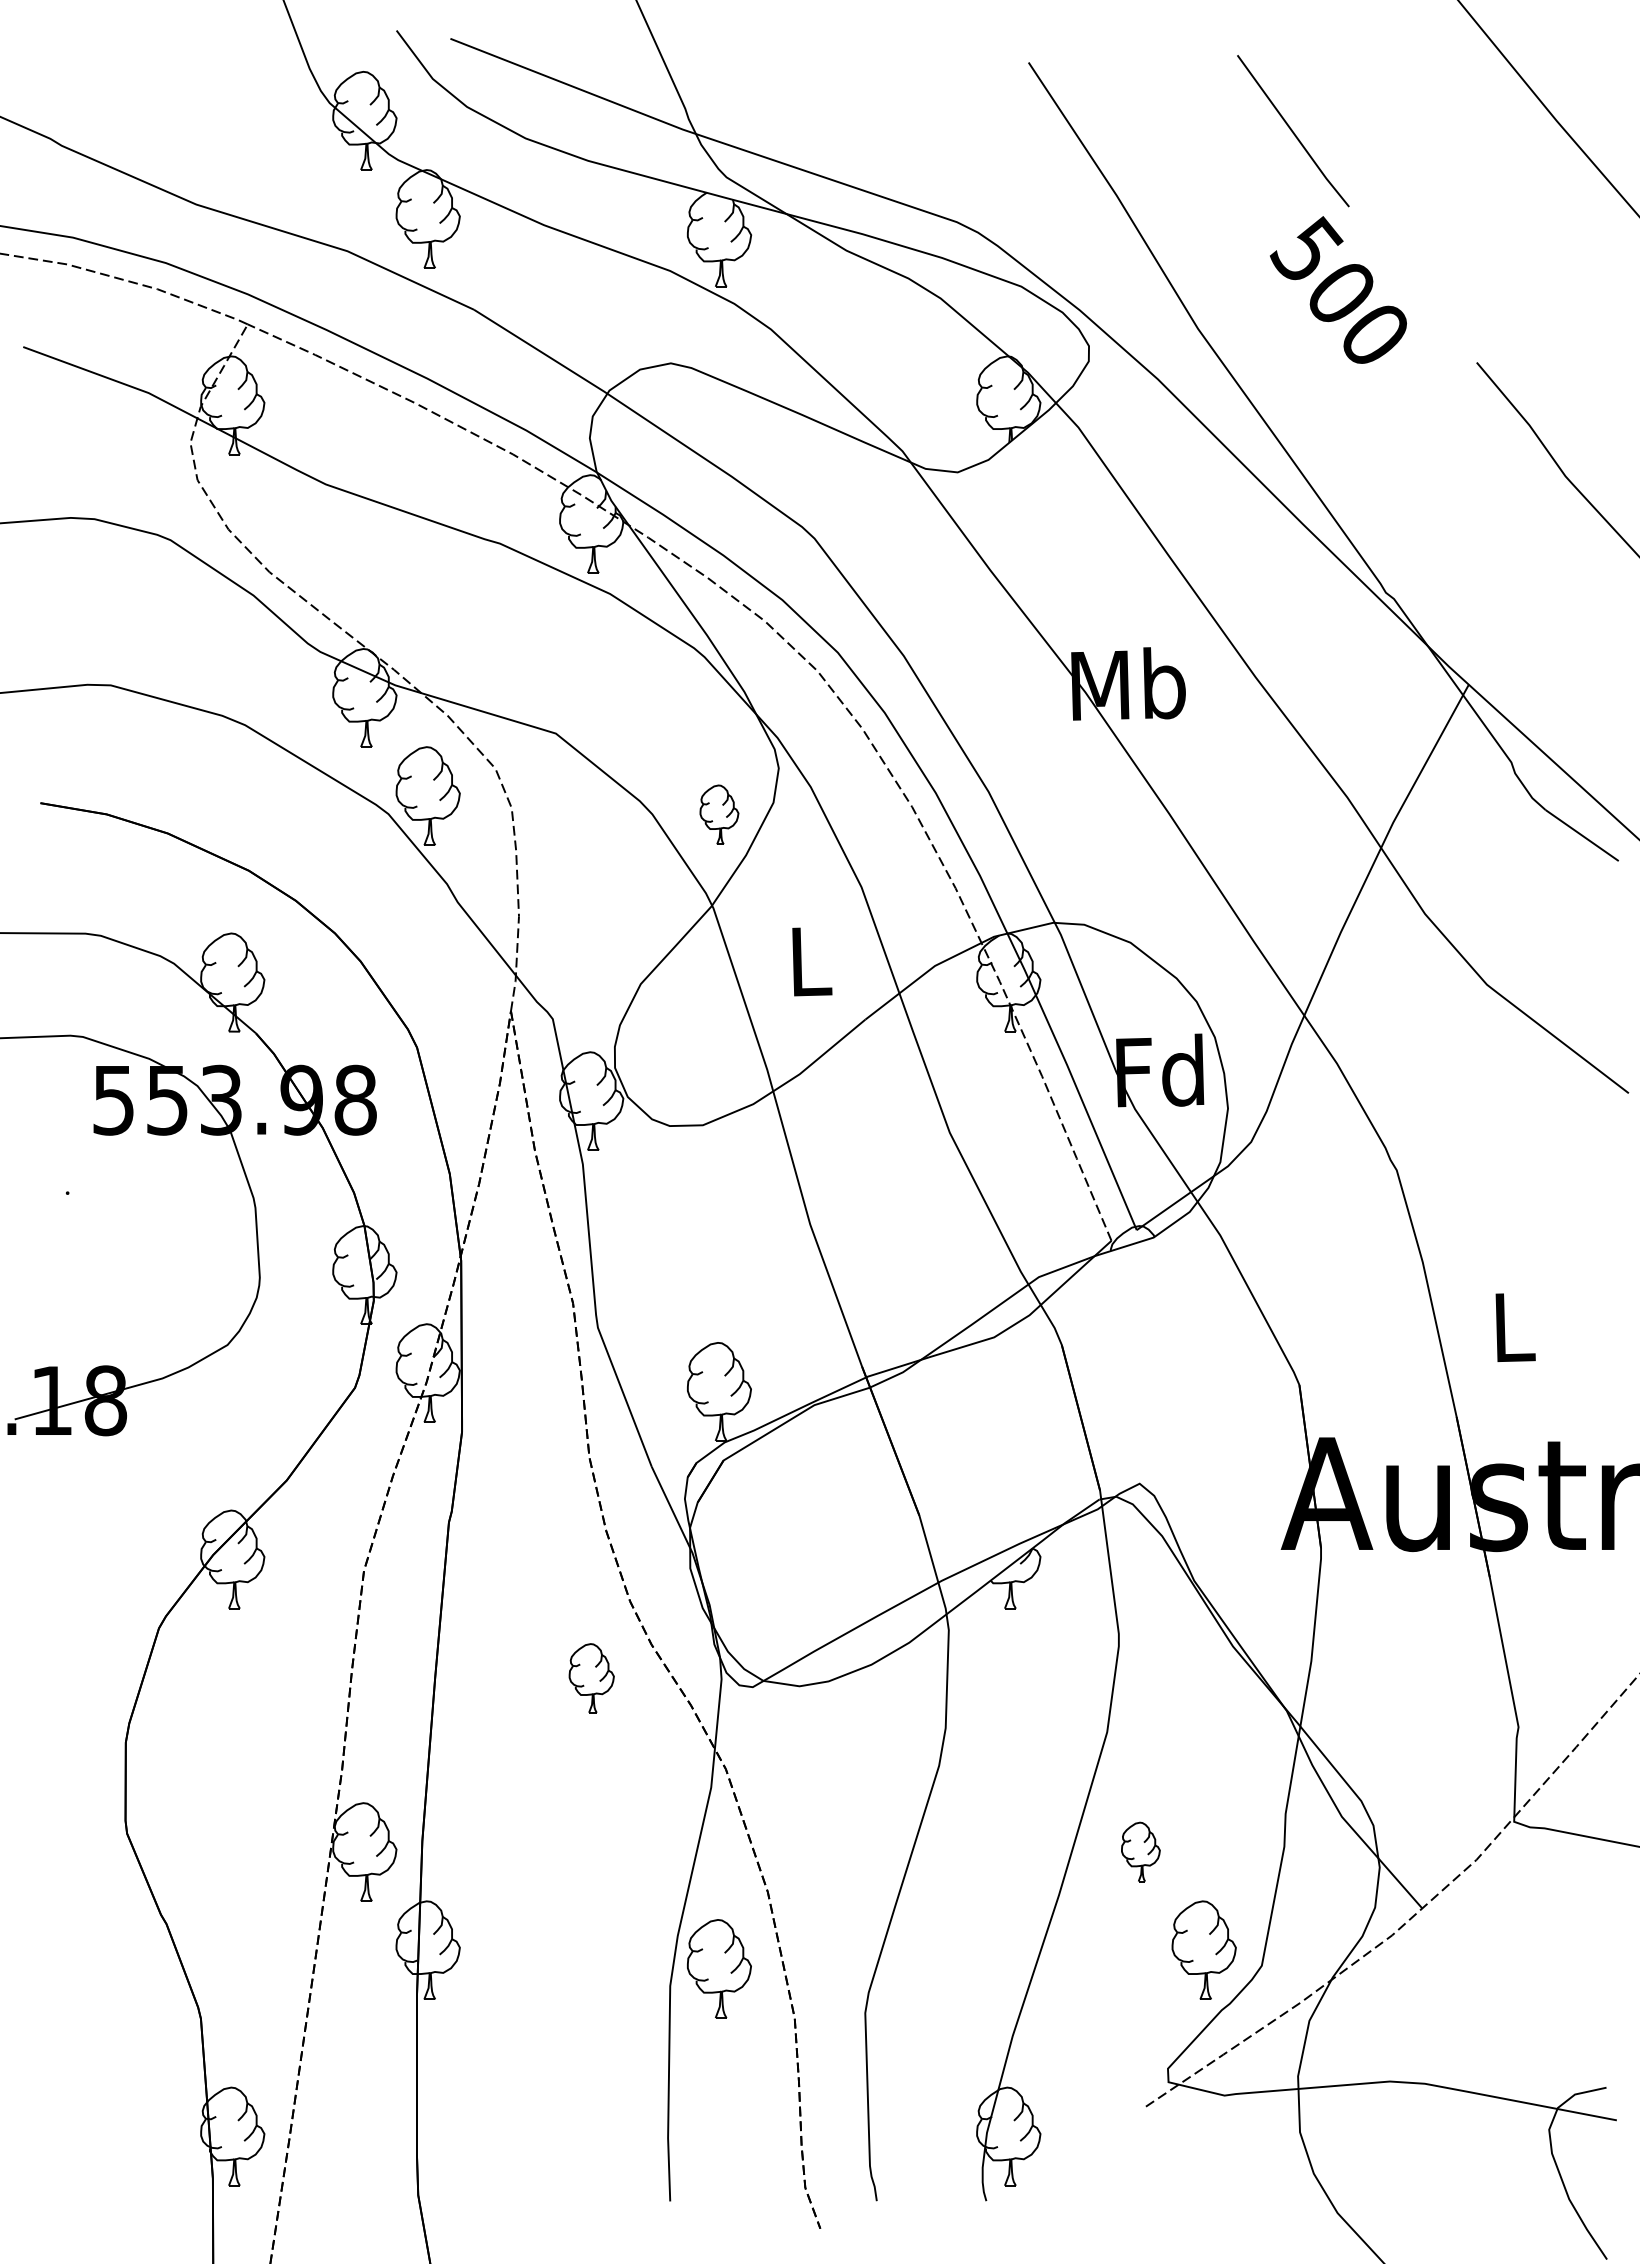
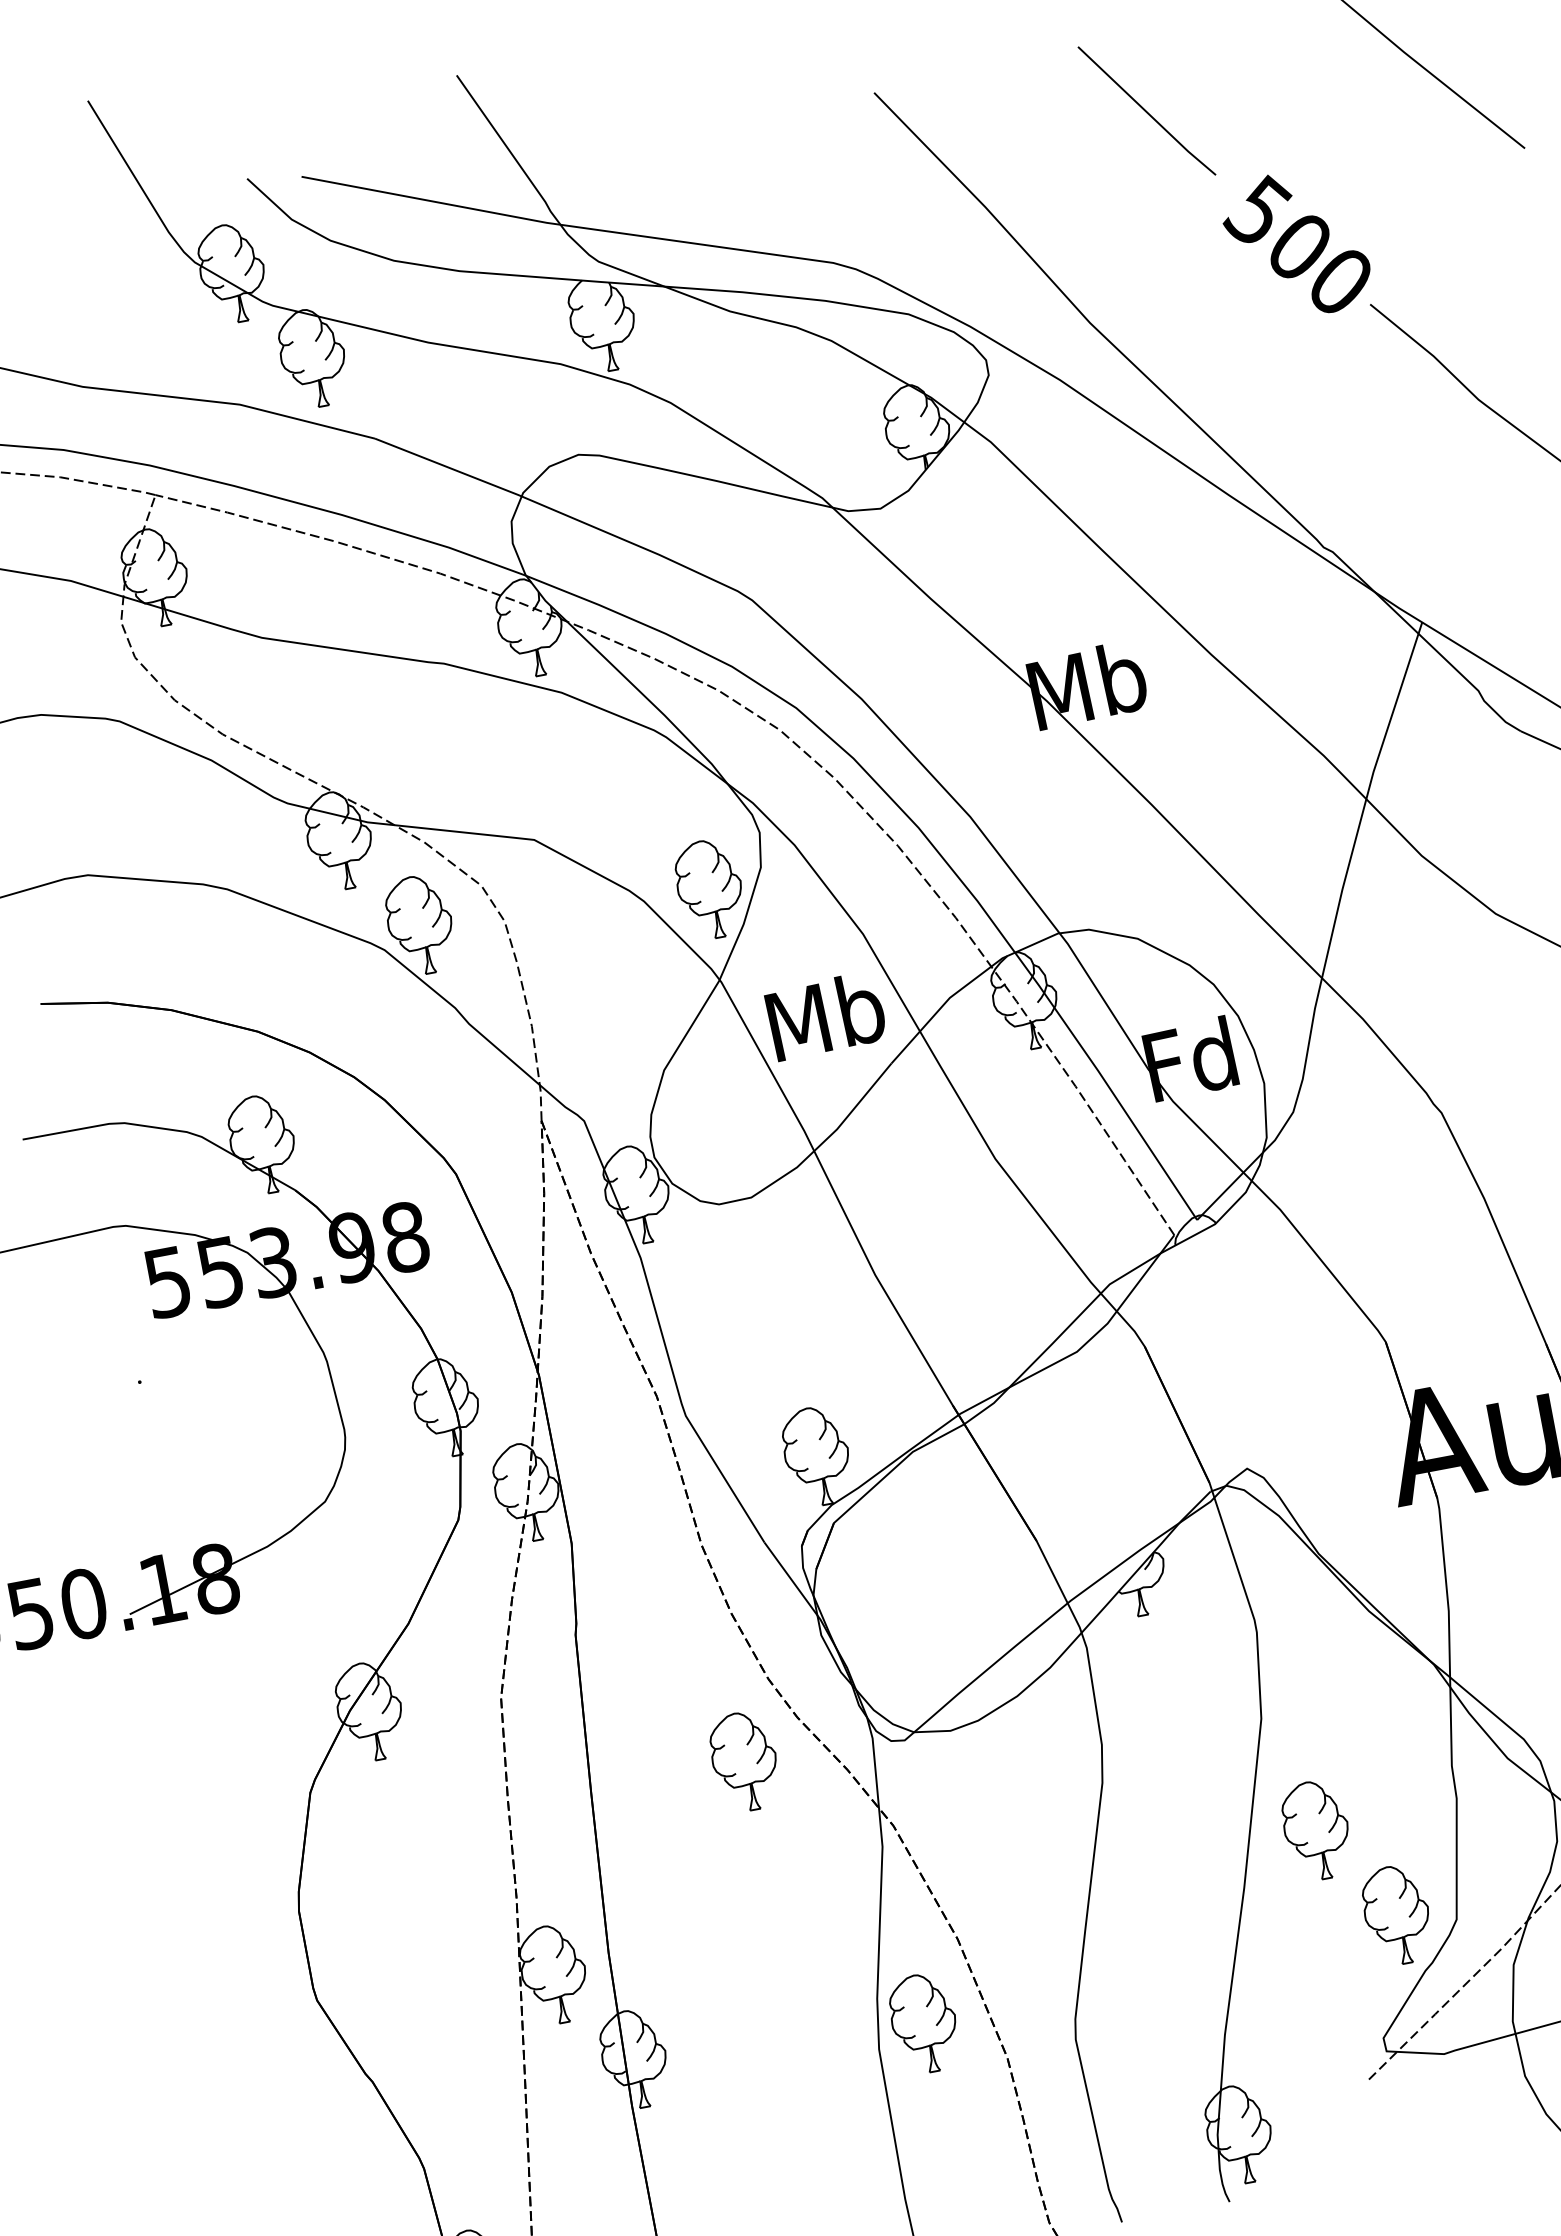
text: (1338, 289) -> (1296, 243), moved
part: (719, 814) -> (709, 889), size x1.67
text: (809, 960) -> (825, 1015), L -> Mb
part: (591, 1678) -> (744, 1761), size x1.43
part: (1140, 1851) -> (1316, 1829), size x1.67

